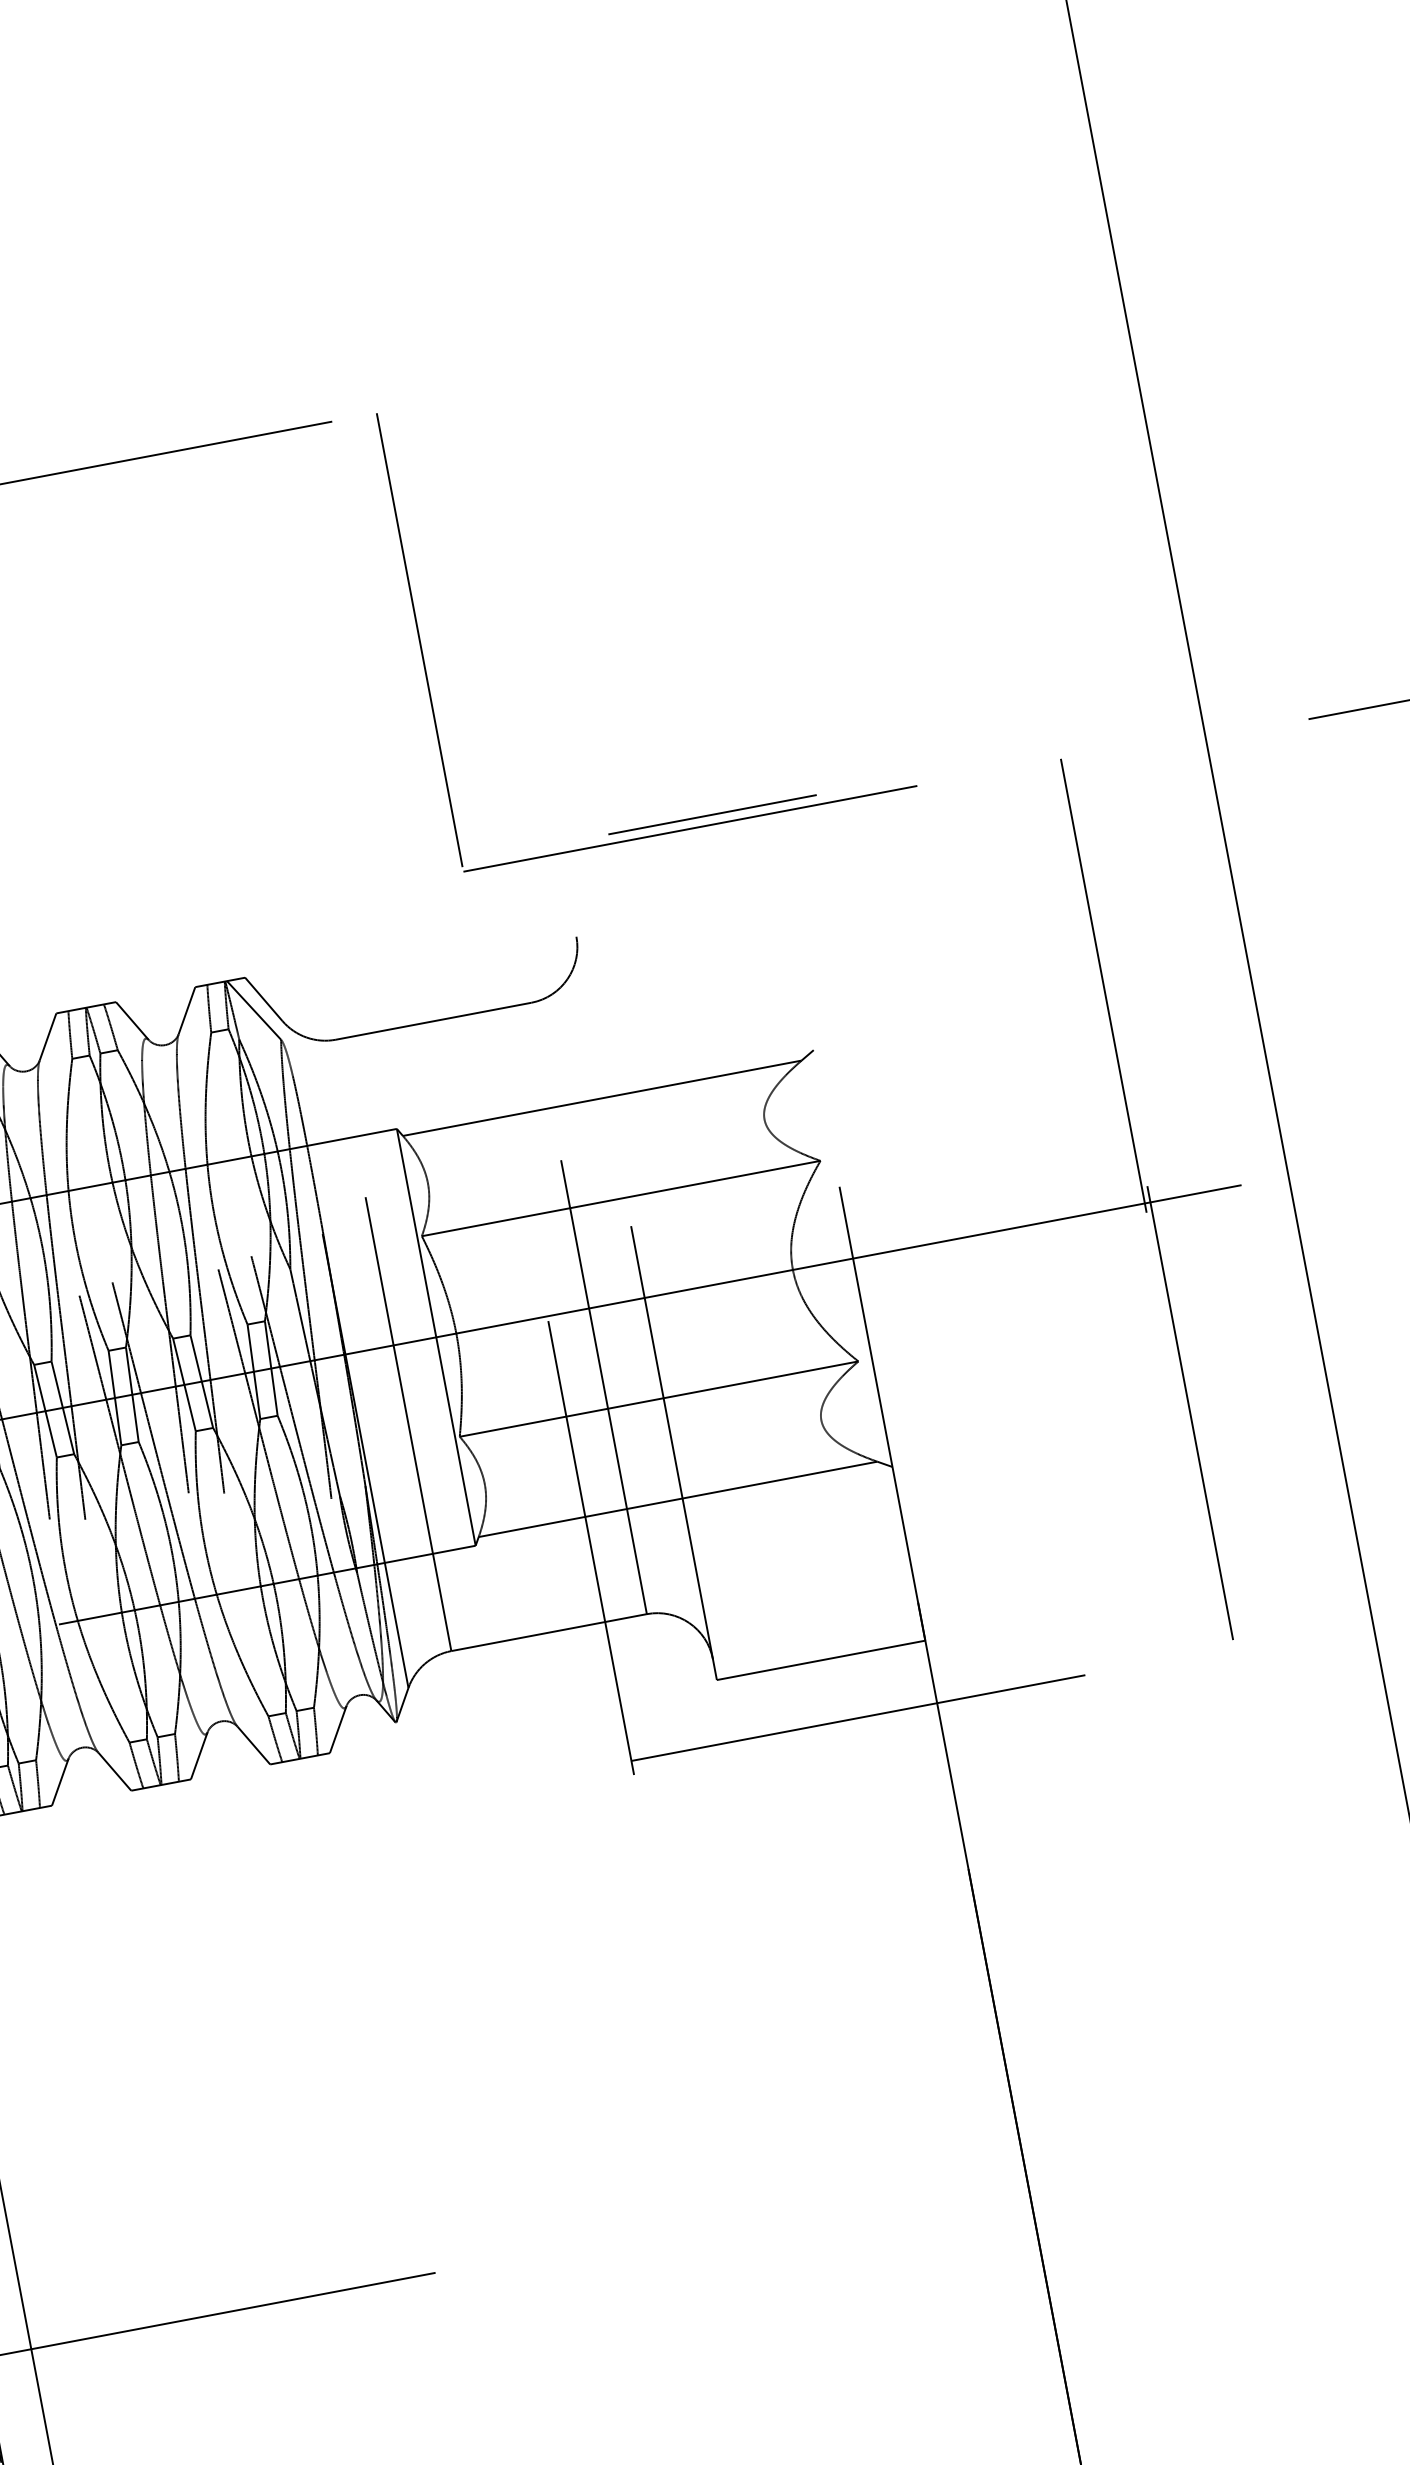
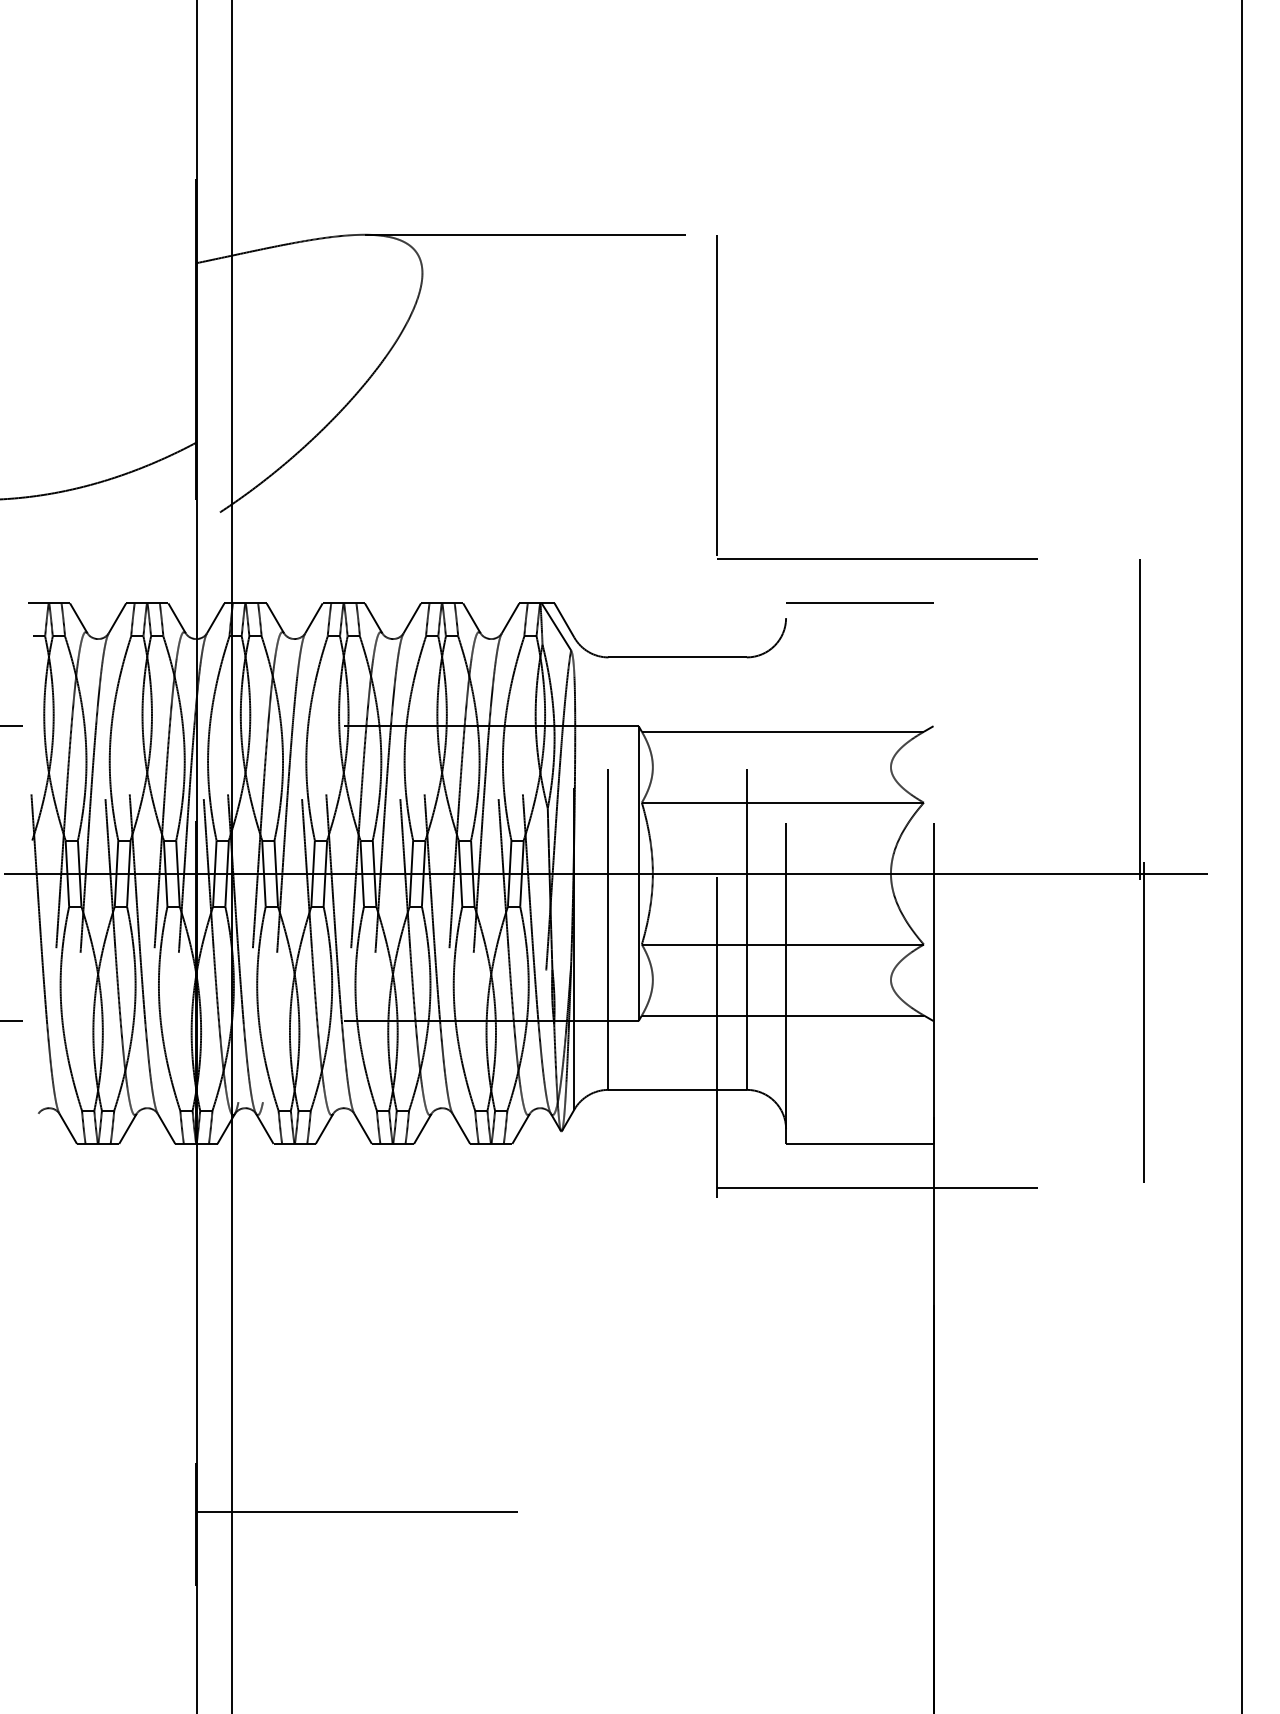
line: (711, 813) -> (859, 602), moved

